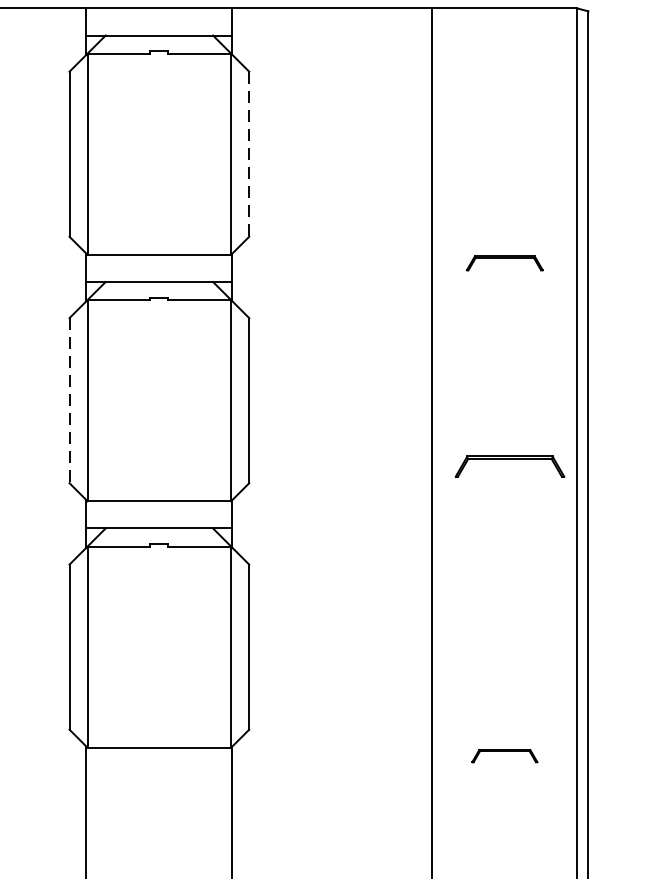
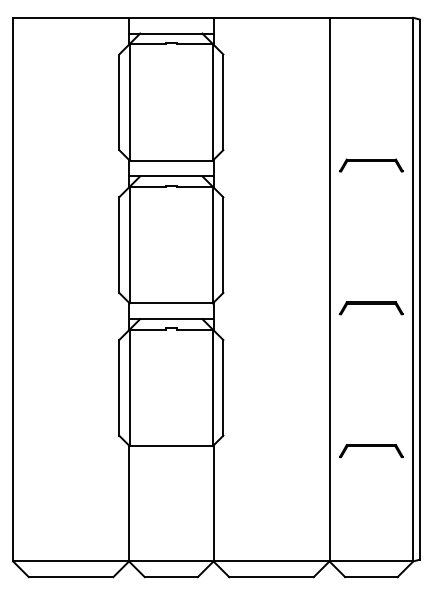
line: (249, 154) -> (223, 102), dashed -> solid
part: (504, 263) -> (371, 165), size x1.43
line: (69, 401) -> (119, 245), dashed -> solid
part: (510, 466) -> (371, 308), moved
part: (504, 755) -> (371, 450), size x1.67

